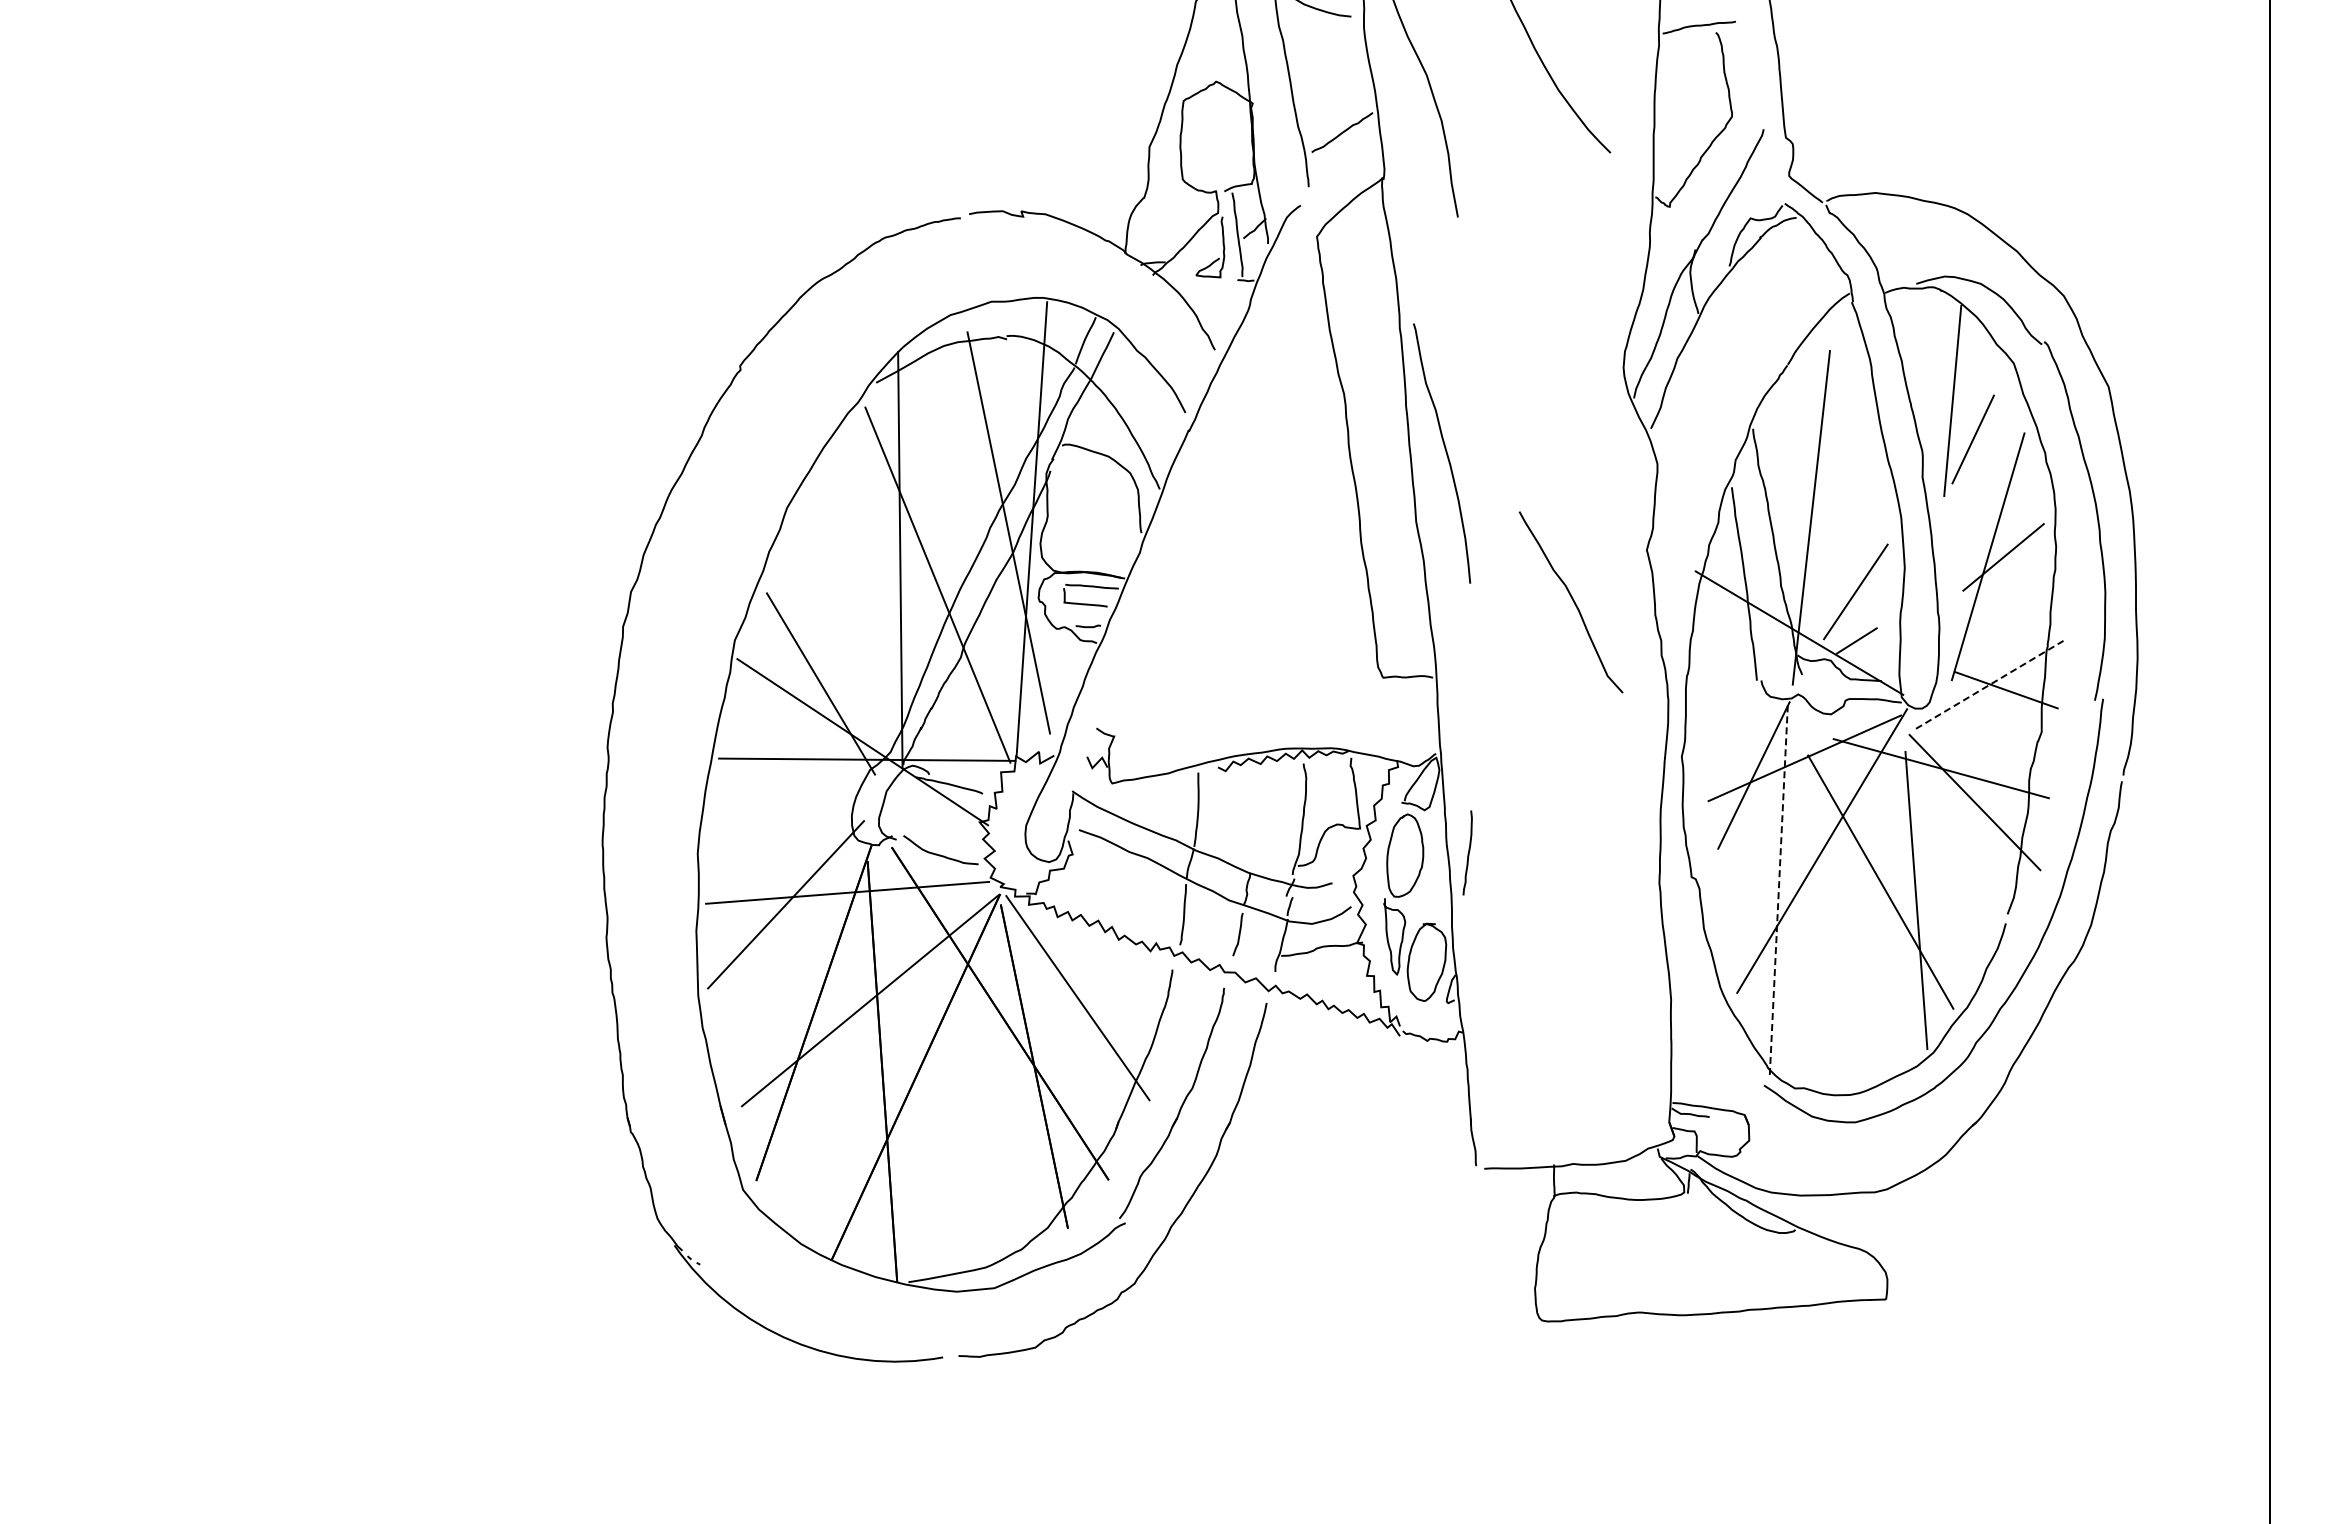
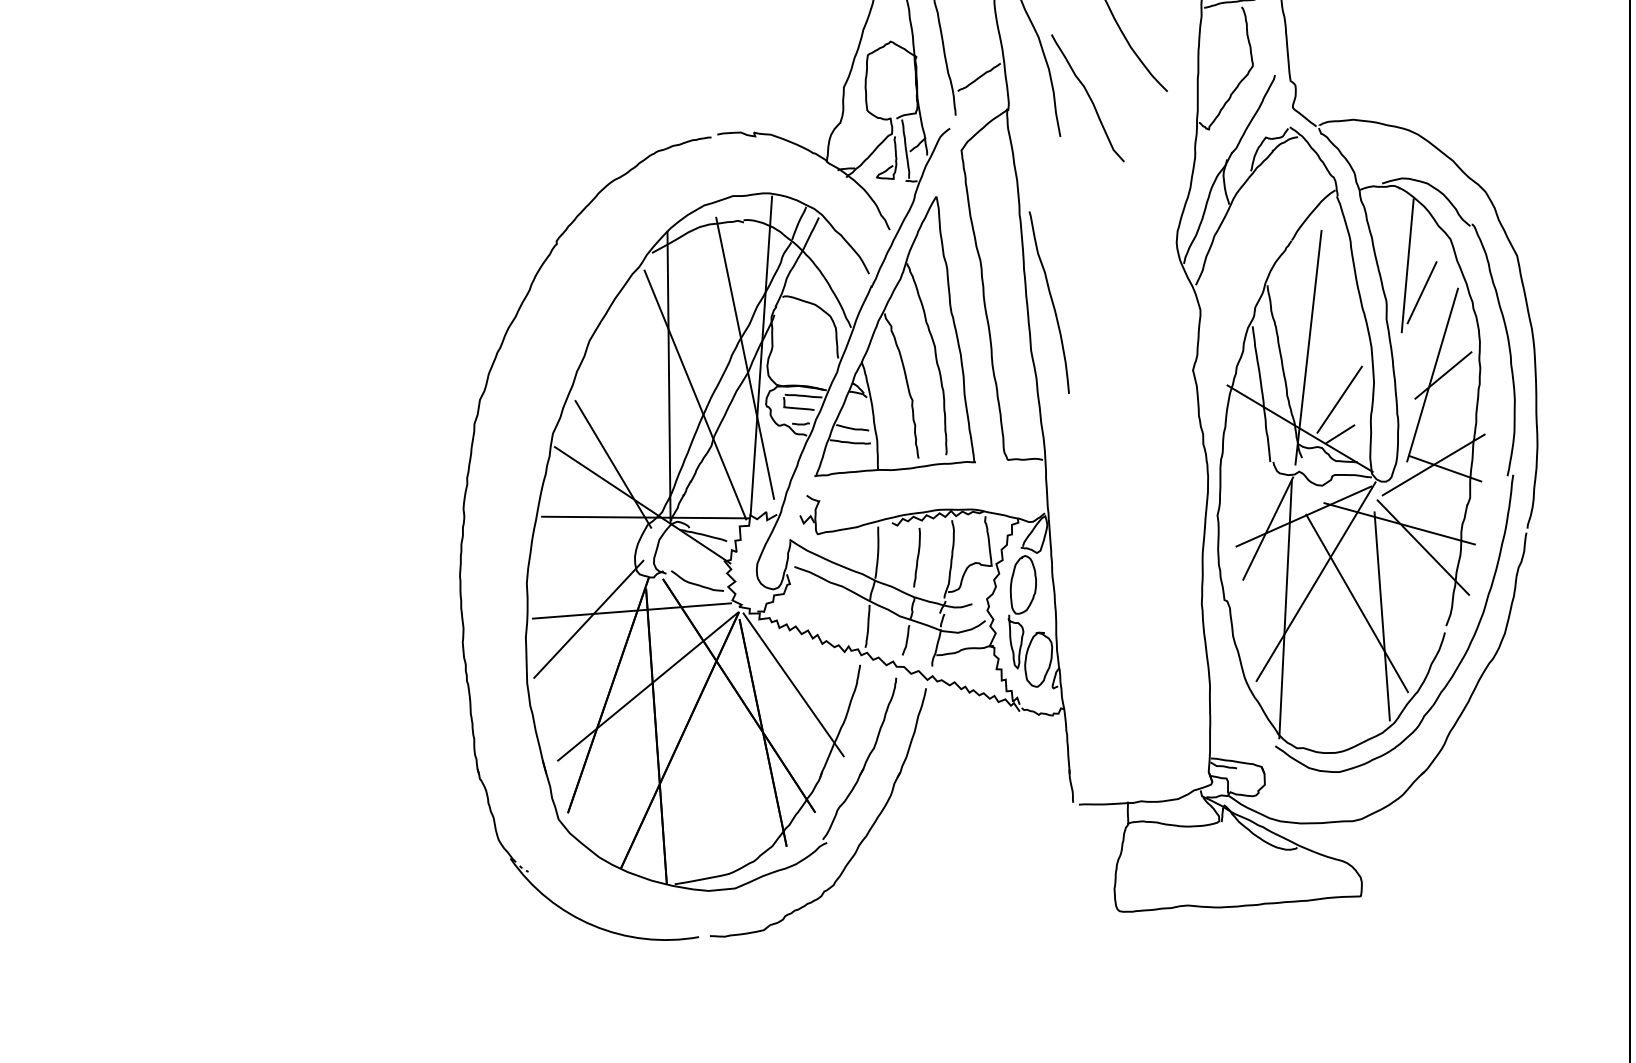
part: (1222, 501) -> (895, 336), added
curve: (1572, 600) -> (1088, 96), moved
line: (1989, 684) -> (1433, 464), dashed -> solid
curve: (1468, 852) -> (917, 557), moved
line: (1778, 891) -> (1285, 610), dashed -> solid

